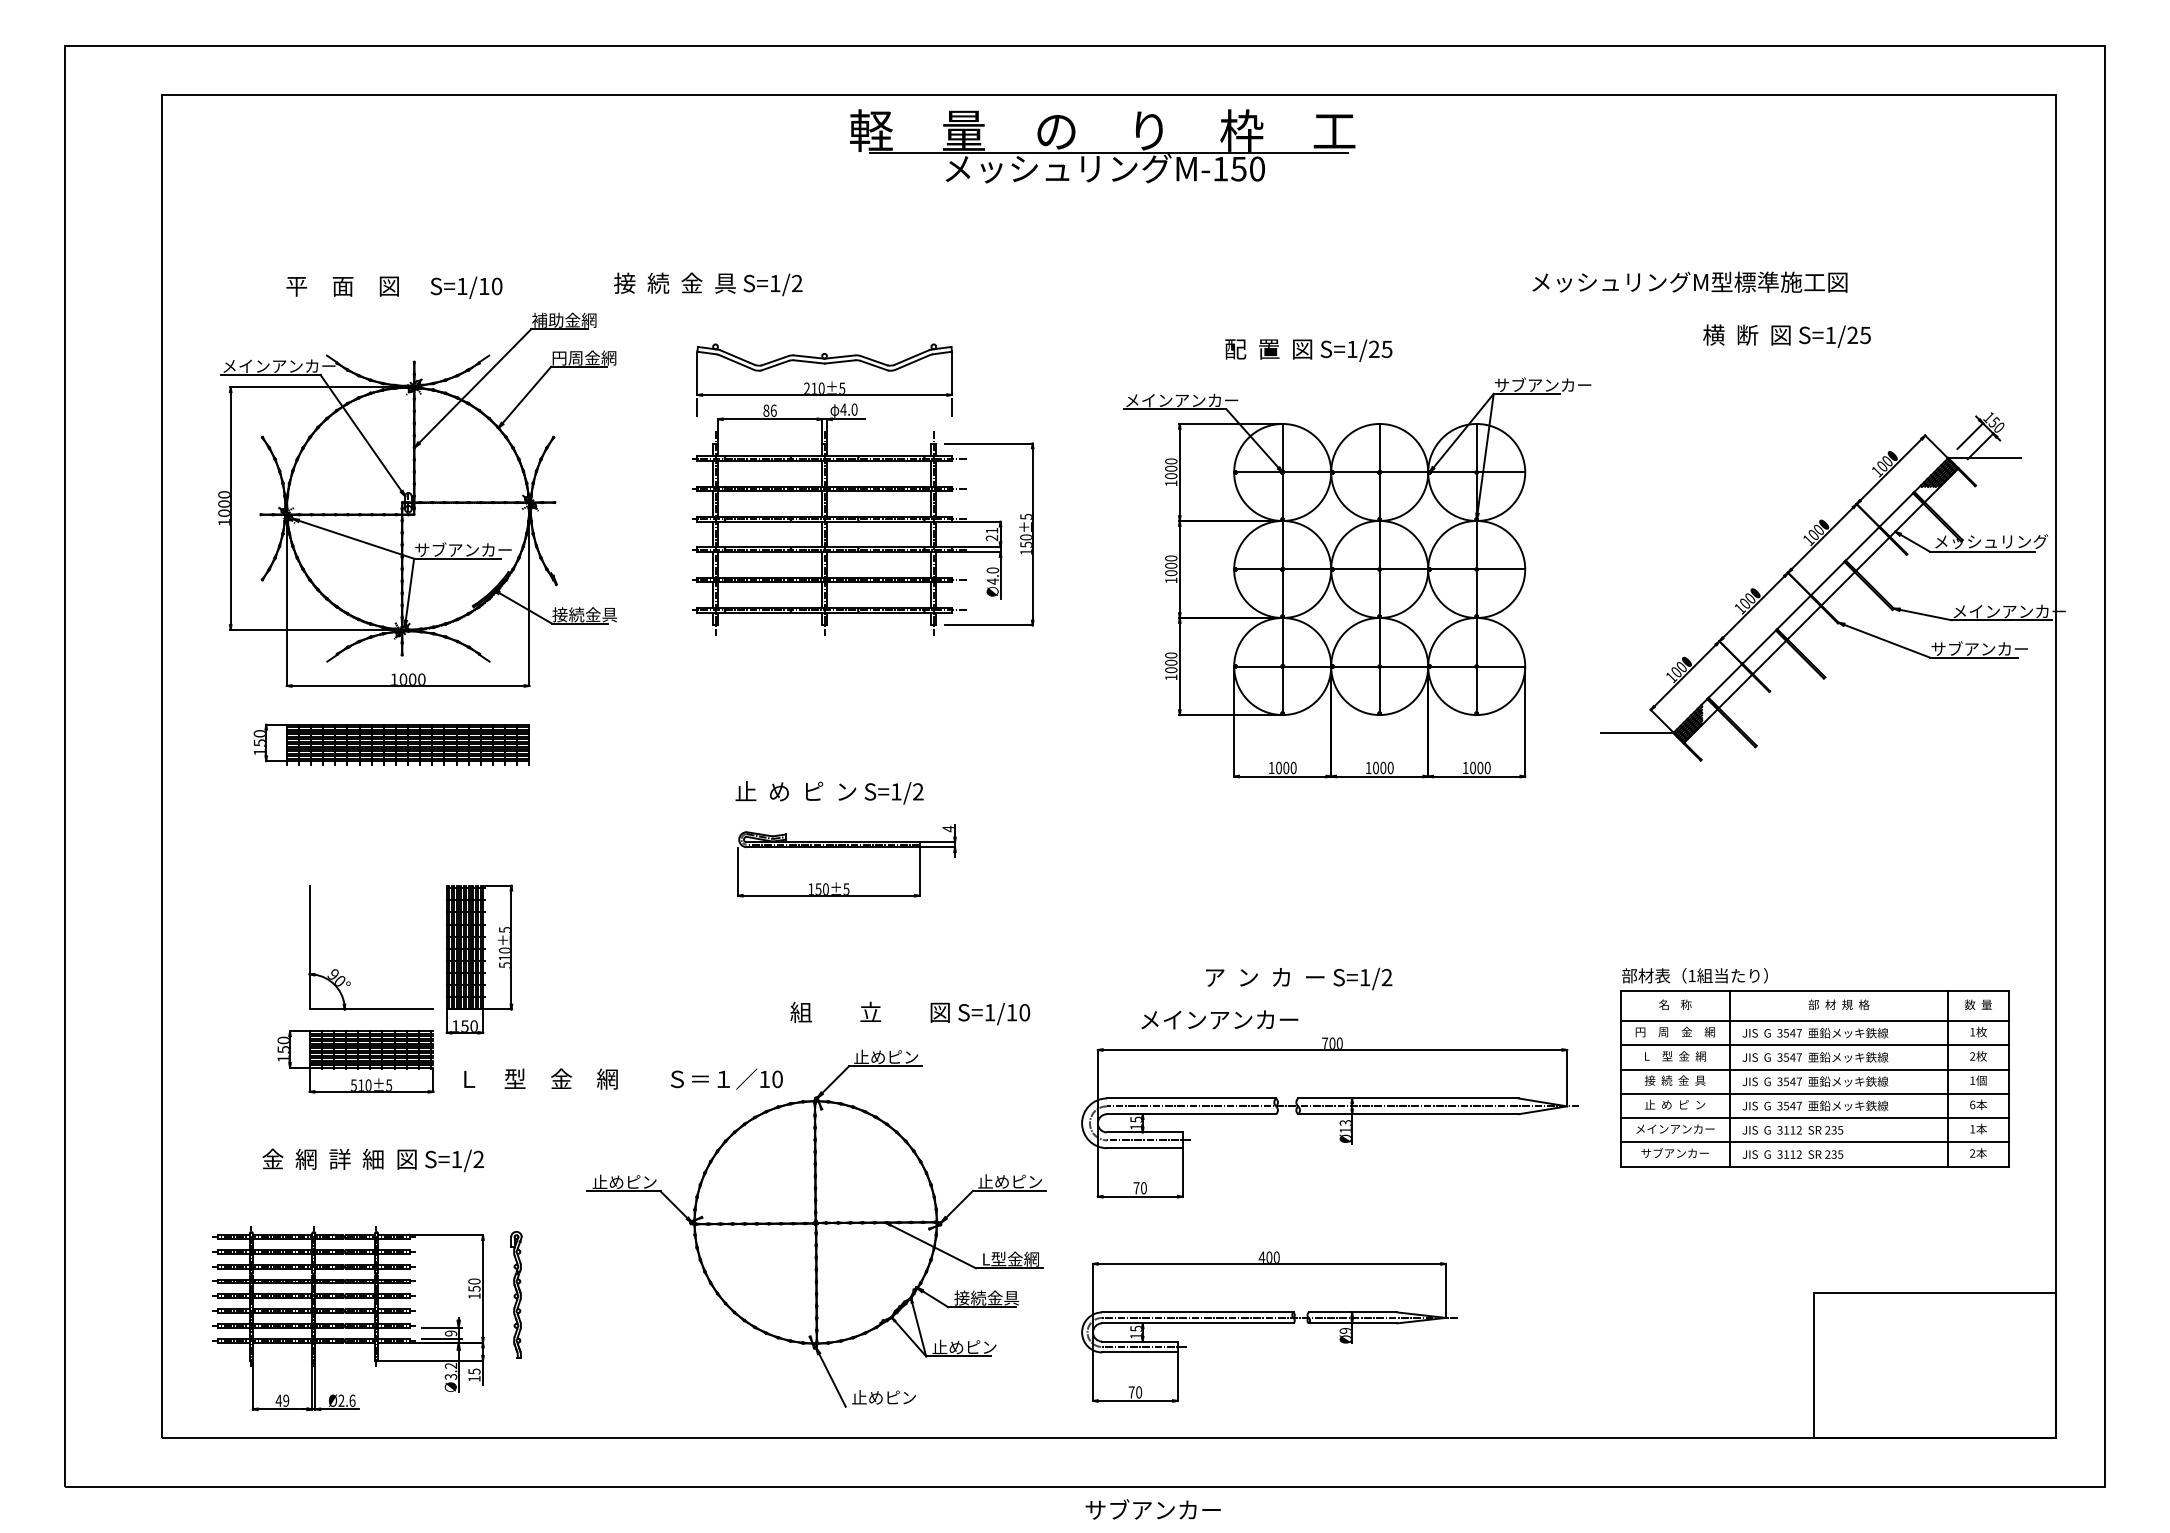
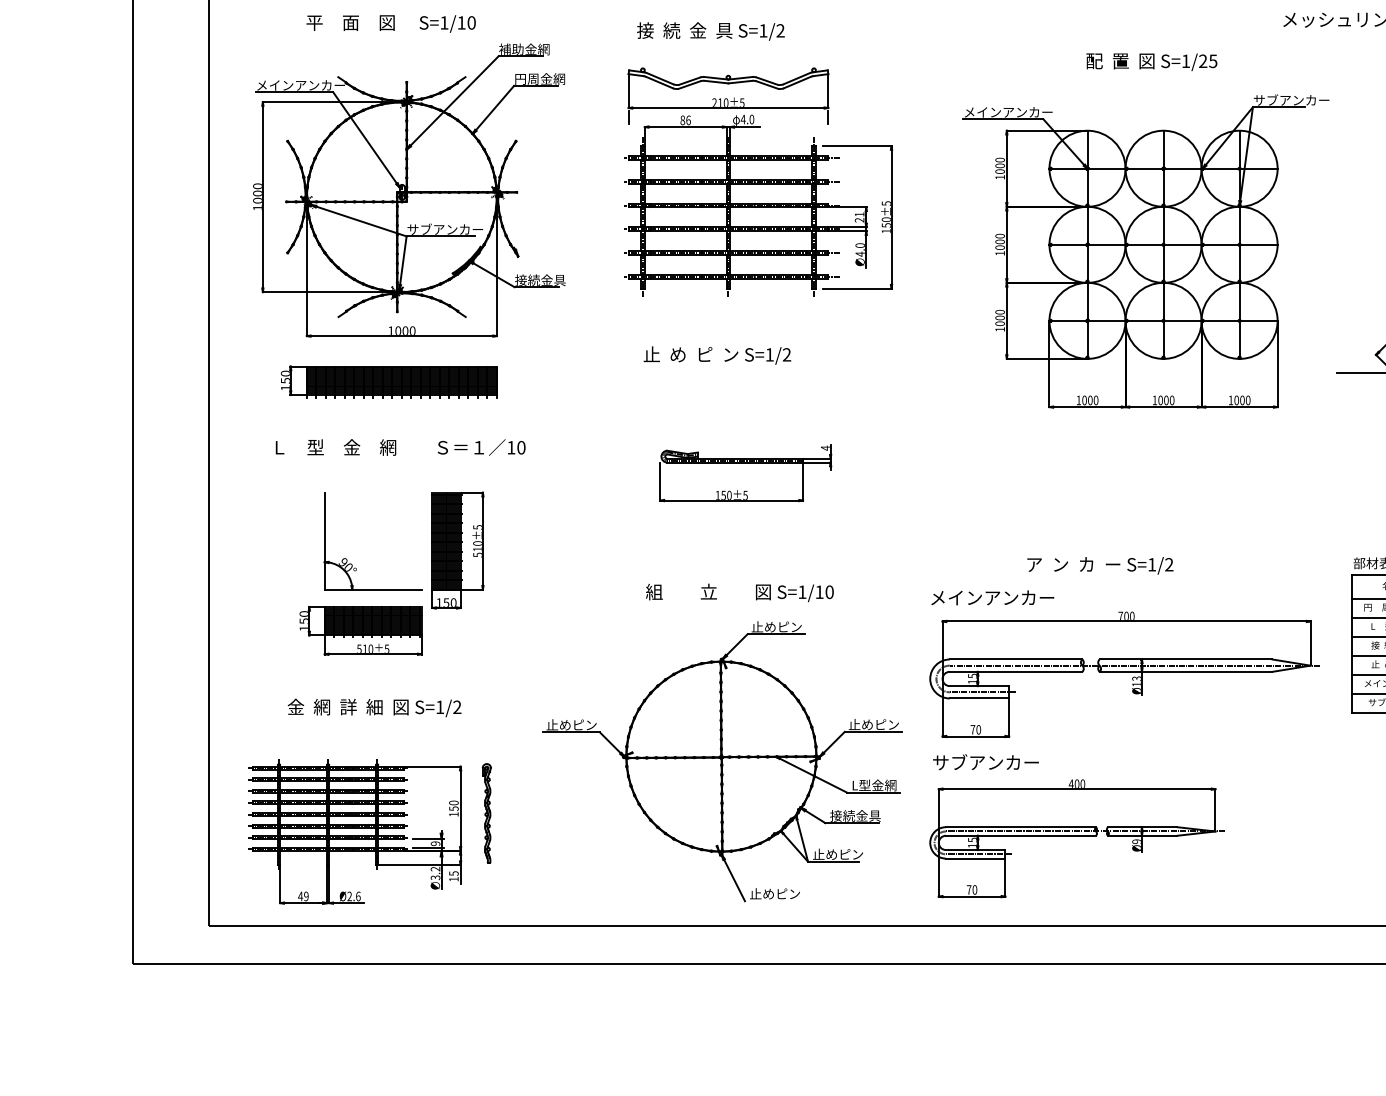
text: (708, 284) -> (711, 31), moved
text: (1308, 350) -> (1151, 62), moved
text: (829, 792) -> (717, 355), moved
text: (910, 1013) -> (740, 592), moved
text: (1219, 1019) -> (992, 597), moved
text: (623, 1078) -> (400, 447), moved
text: (1152, 1509) -> (985, 762), moved

